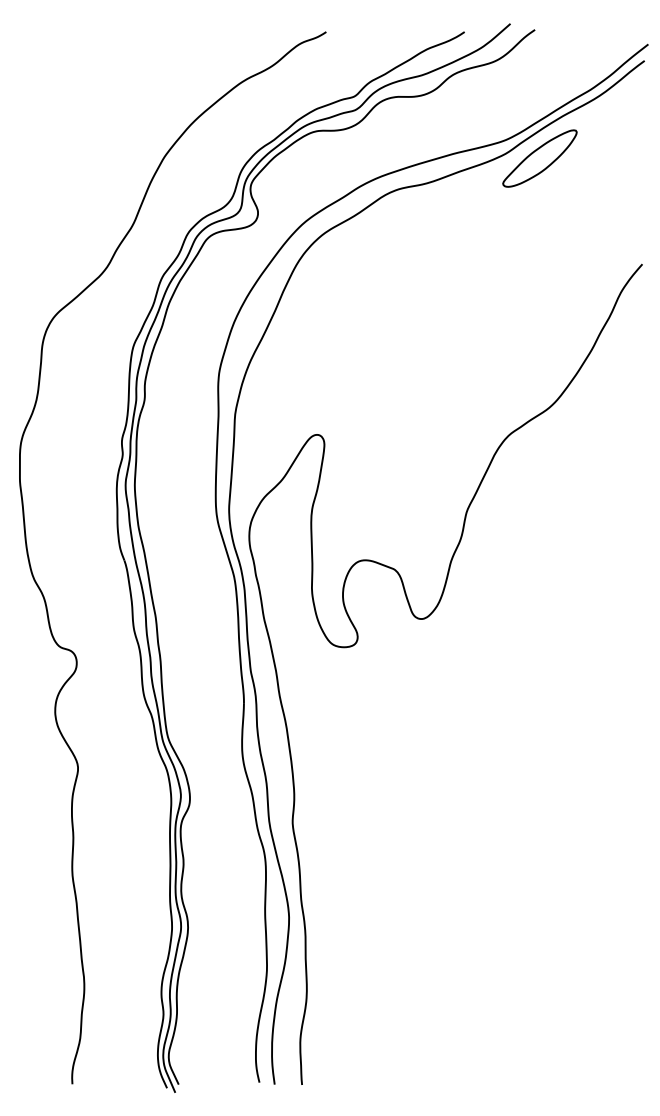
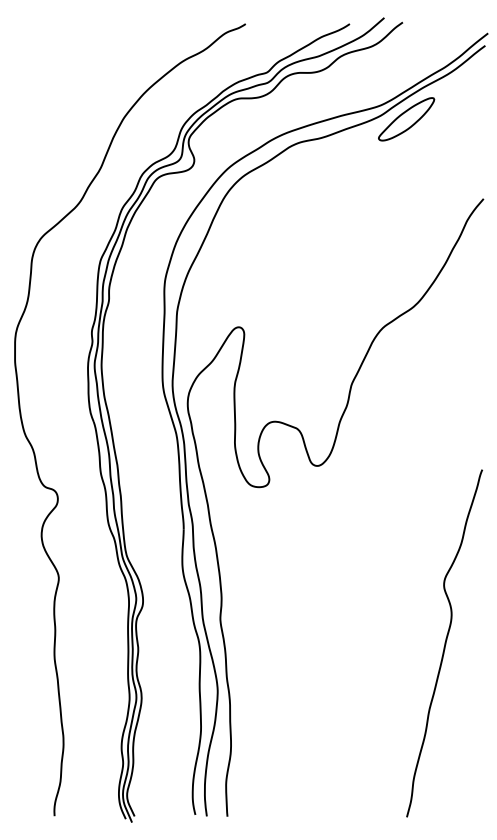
curve: (590, 854) -> (444, 643), added

